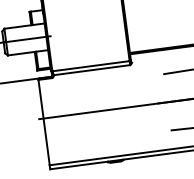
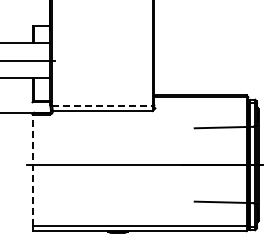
line: (91, 65) -> (102, 105), solid -> dashed
line: (44, 122) -> (32, 170), solid -> dashed

